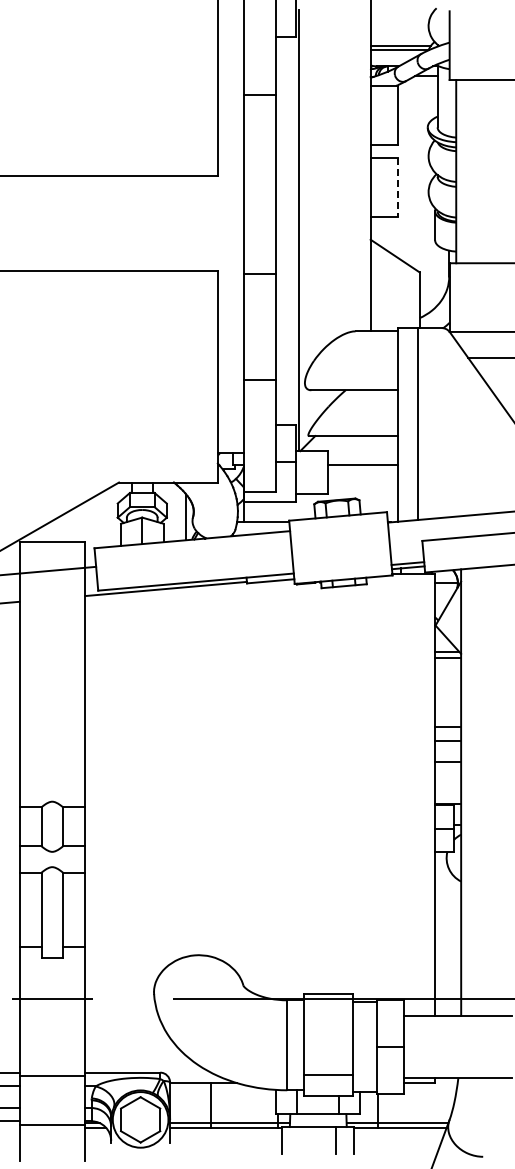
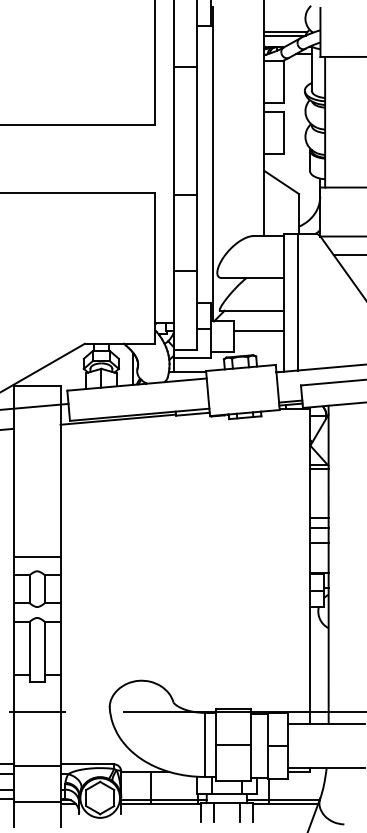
line: (397, 187) -> (283, 133), dashed -> solid
line: (52, 780) -> (37, 556), added
line: (327, 1075) -> (233, 745), moved
line: (300, 1140) -> (214, 812), added

